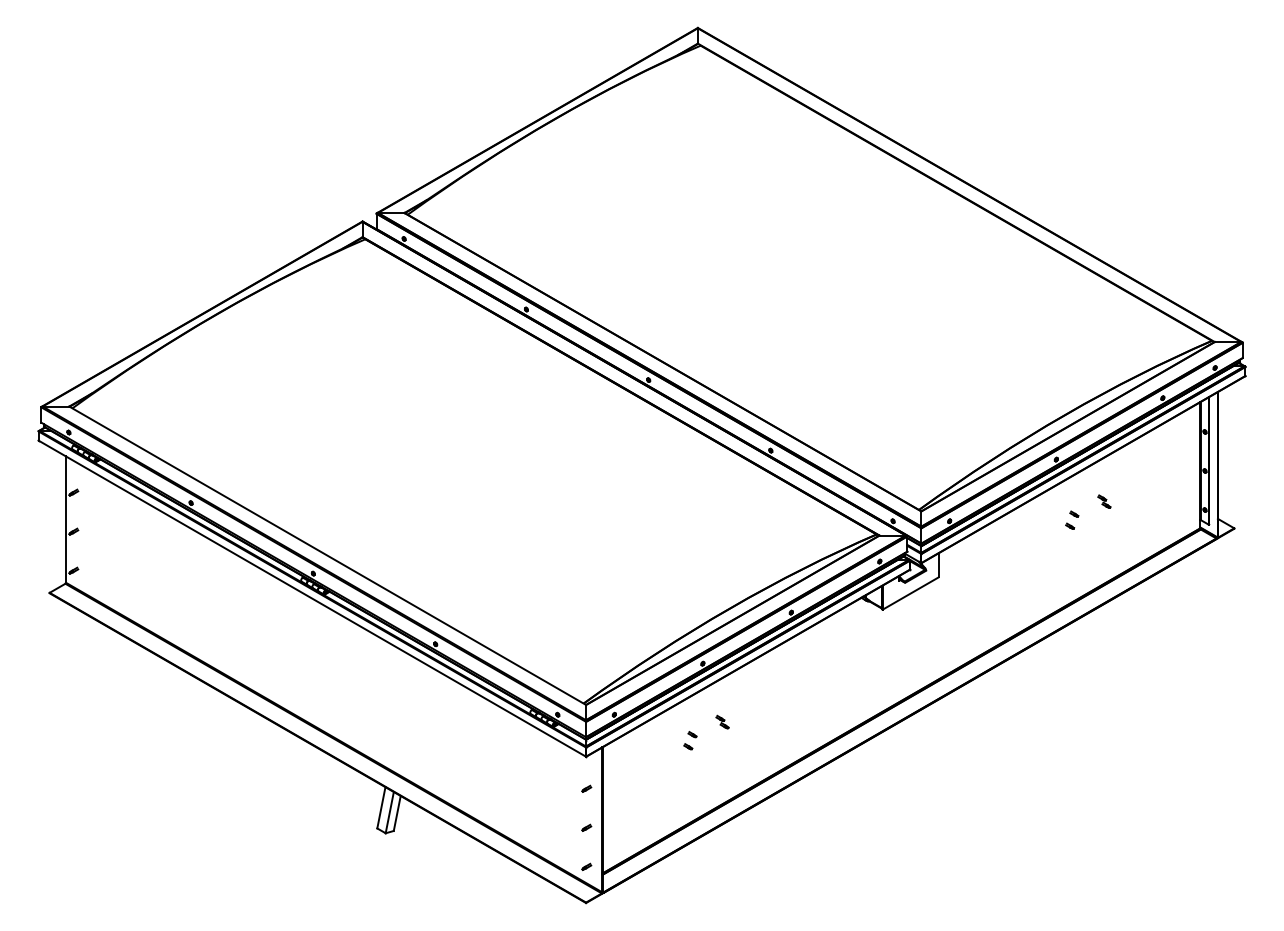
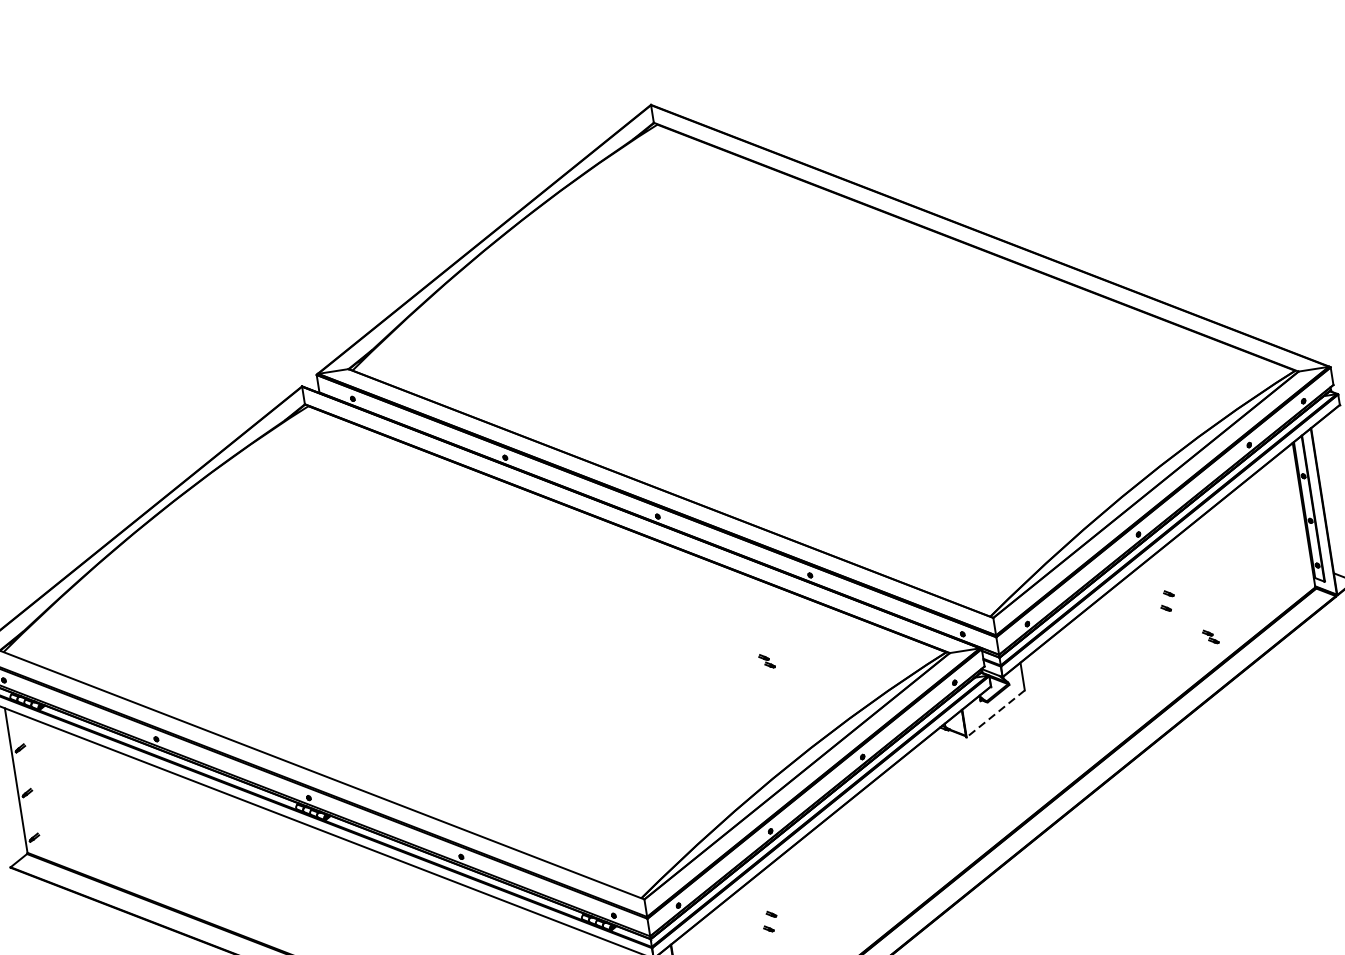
part: (1104, 501) -> (1210, 636), moved
line: (910, 593) -> (995, 713), solid -> dashed
part: (722, 721) -> (766, 660), moved

